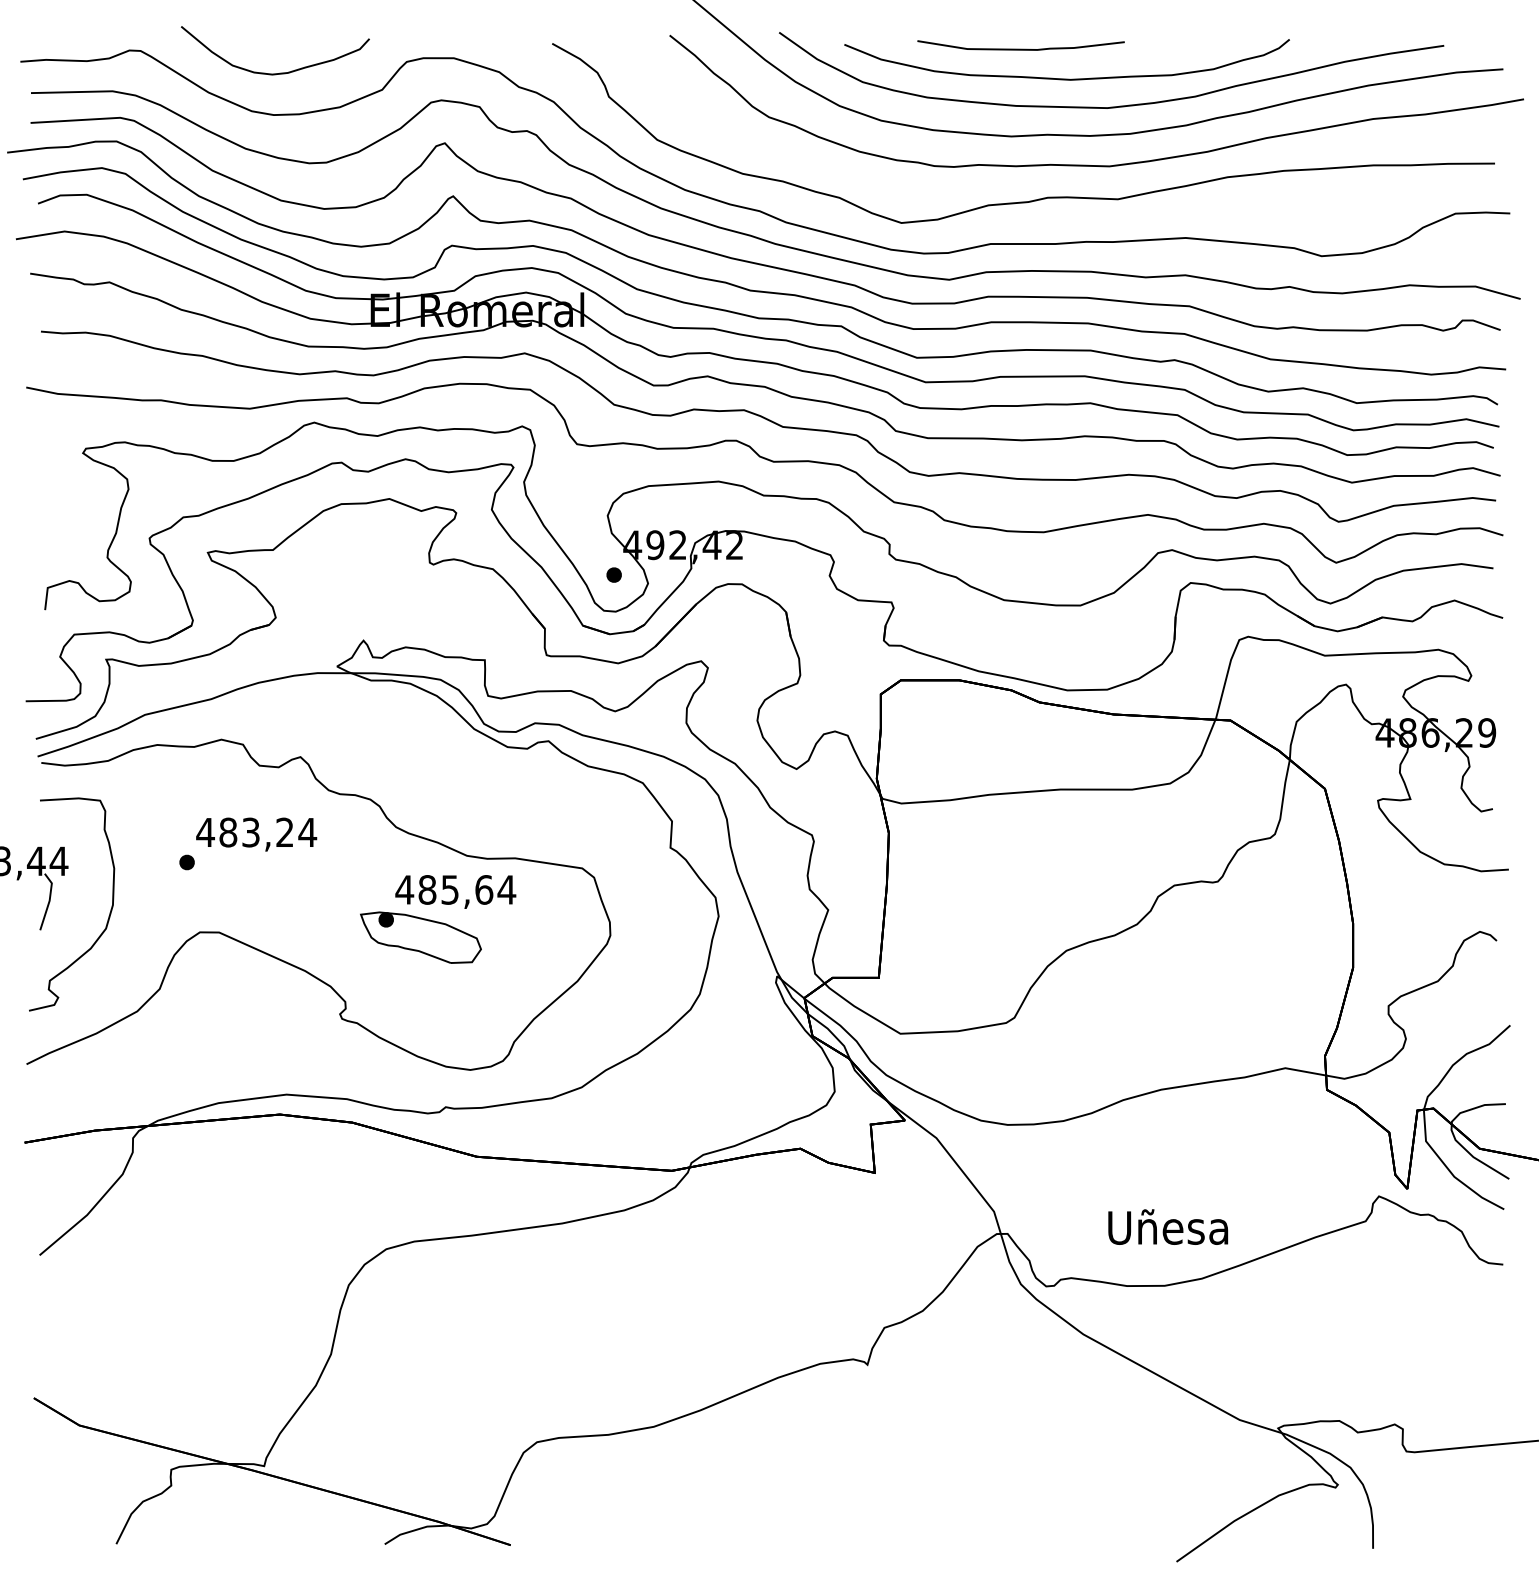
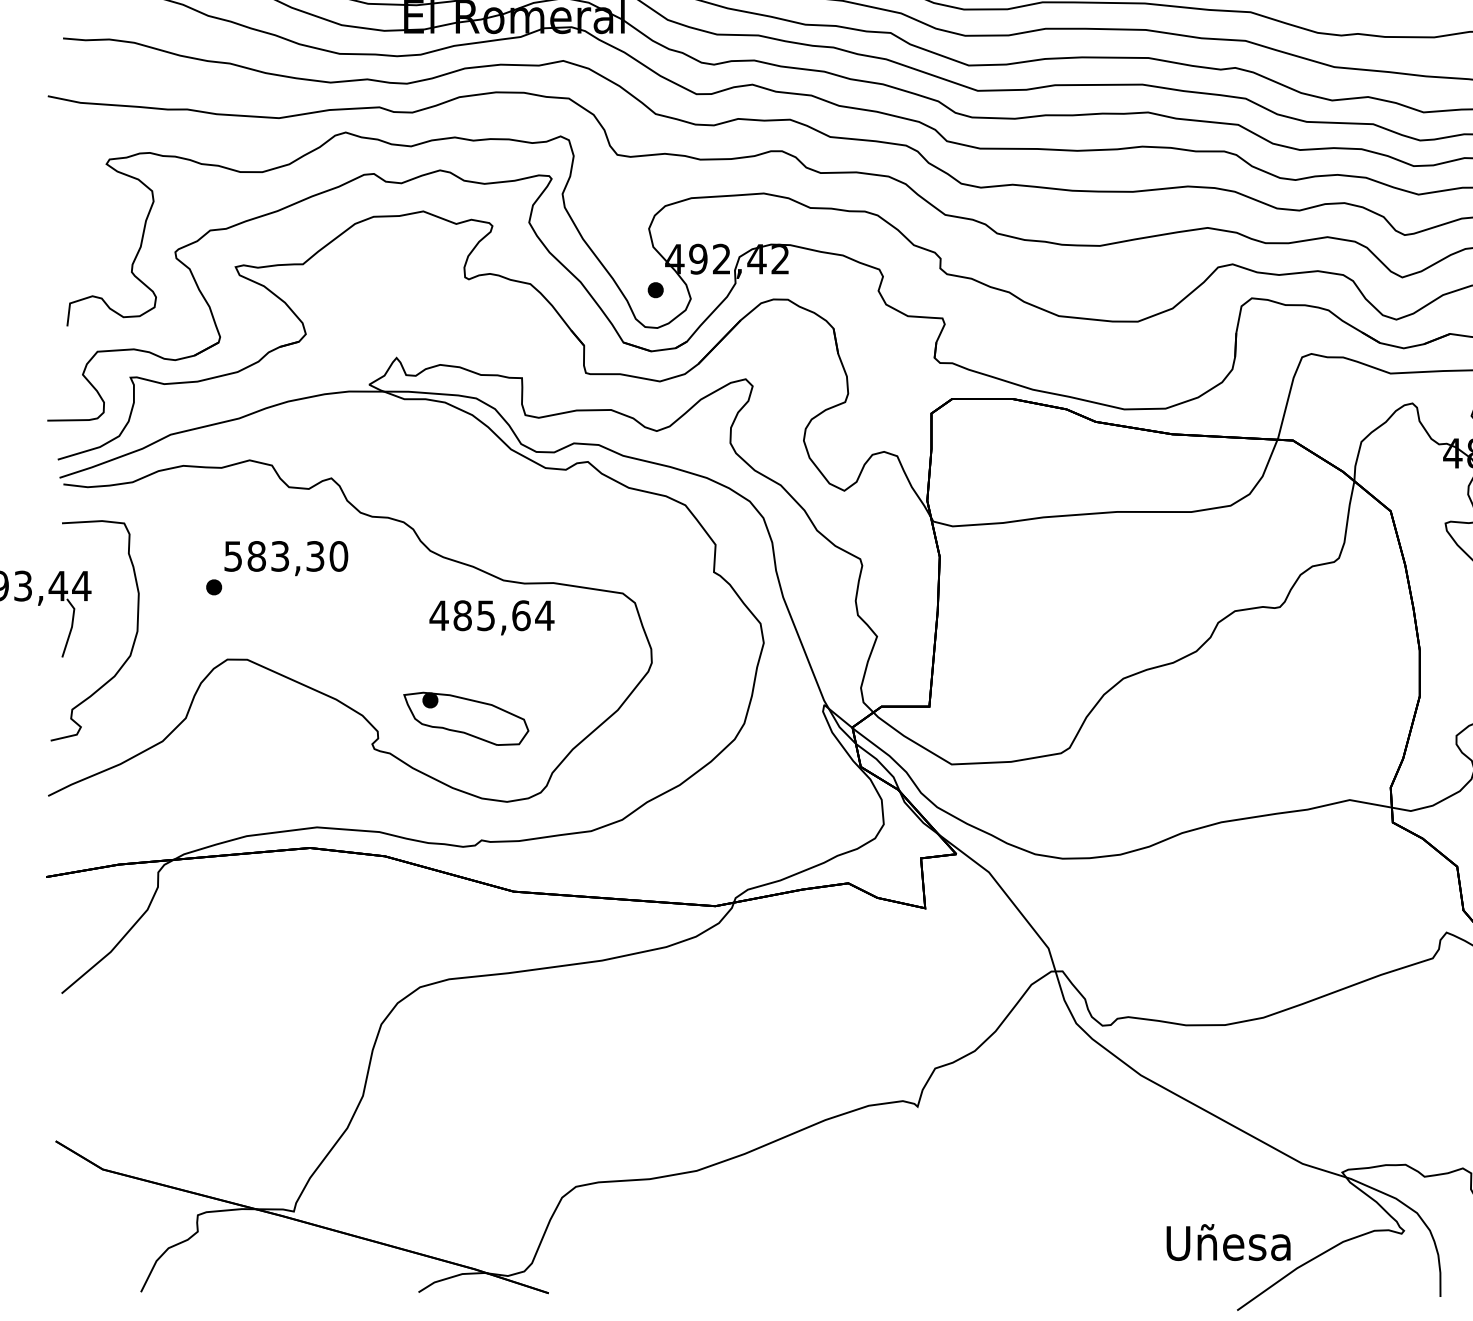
text: (256, 832) -> (285, 556), 483,24 -> 583,30
part: (420, 937) -> (465, 718), moved
text: (1168, 1226) -> (1228, 1241), moved

